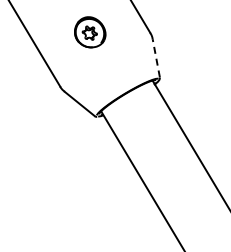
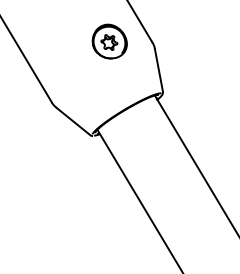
part: (90, 32) -> (110, 41), moved
line: (156, 57) -> (159, 69), dashed -> solid

